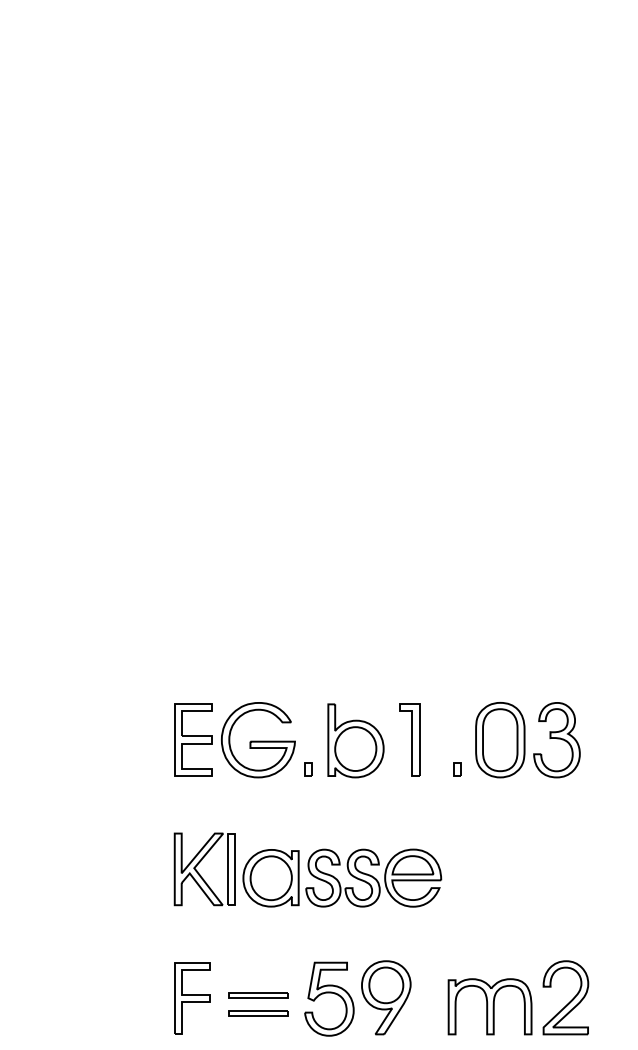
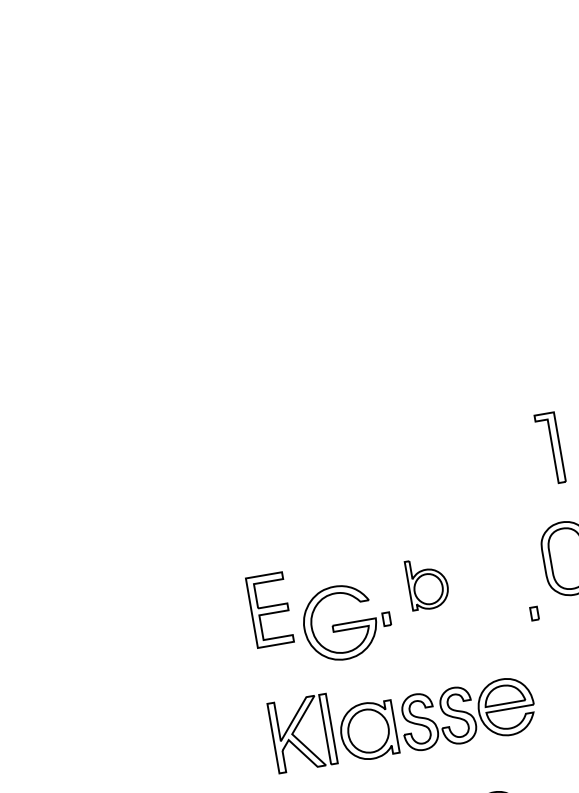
part: (409, 739) -> (549, 448), moved
part: (258, 740) -> (340, 623), moved
part: (355, 740) -> (427, 583), size x0.7
part: (457, 769) -> (534, 613), moved

